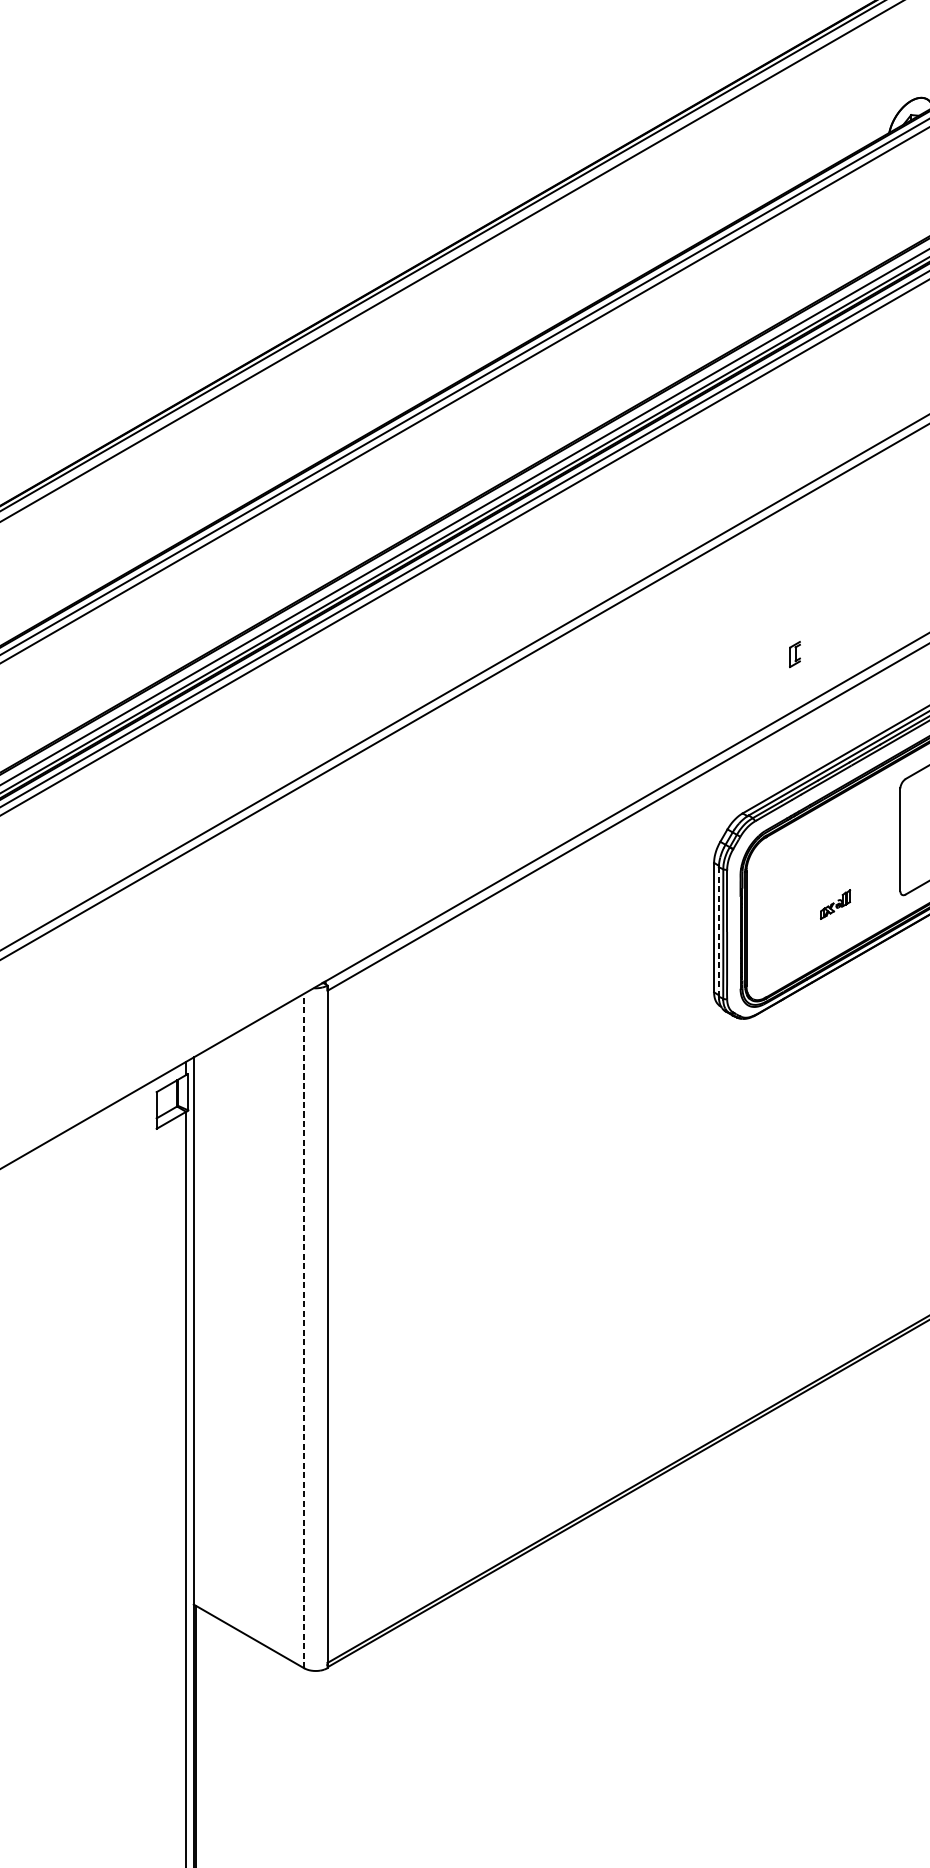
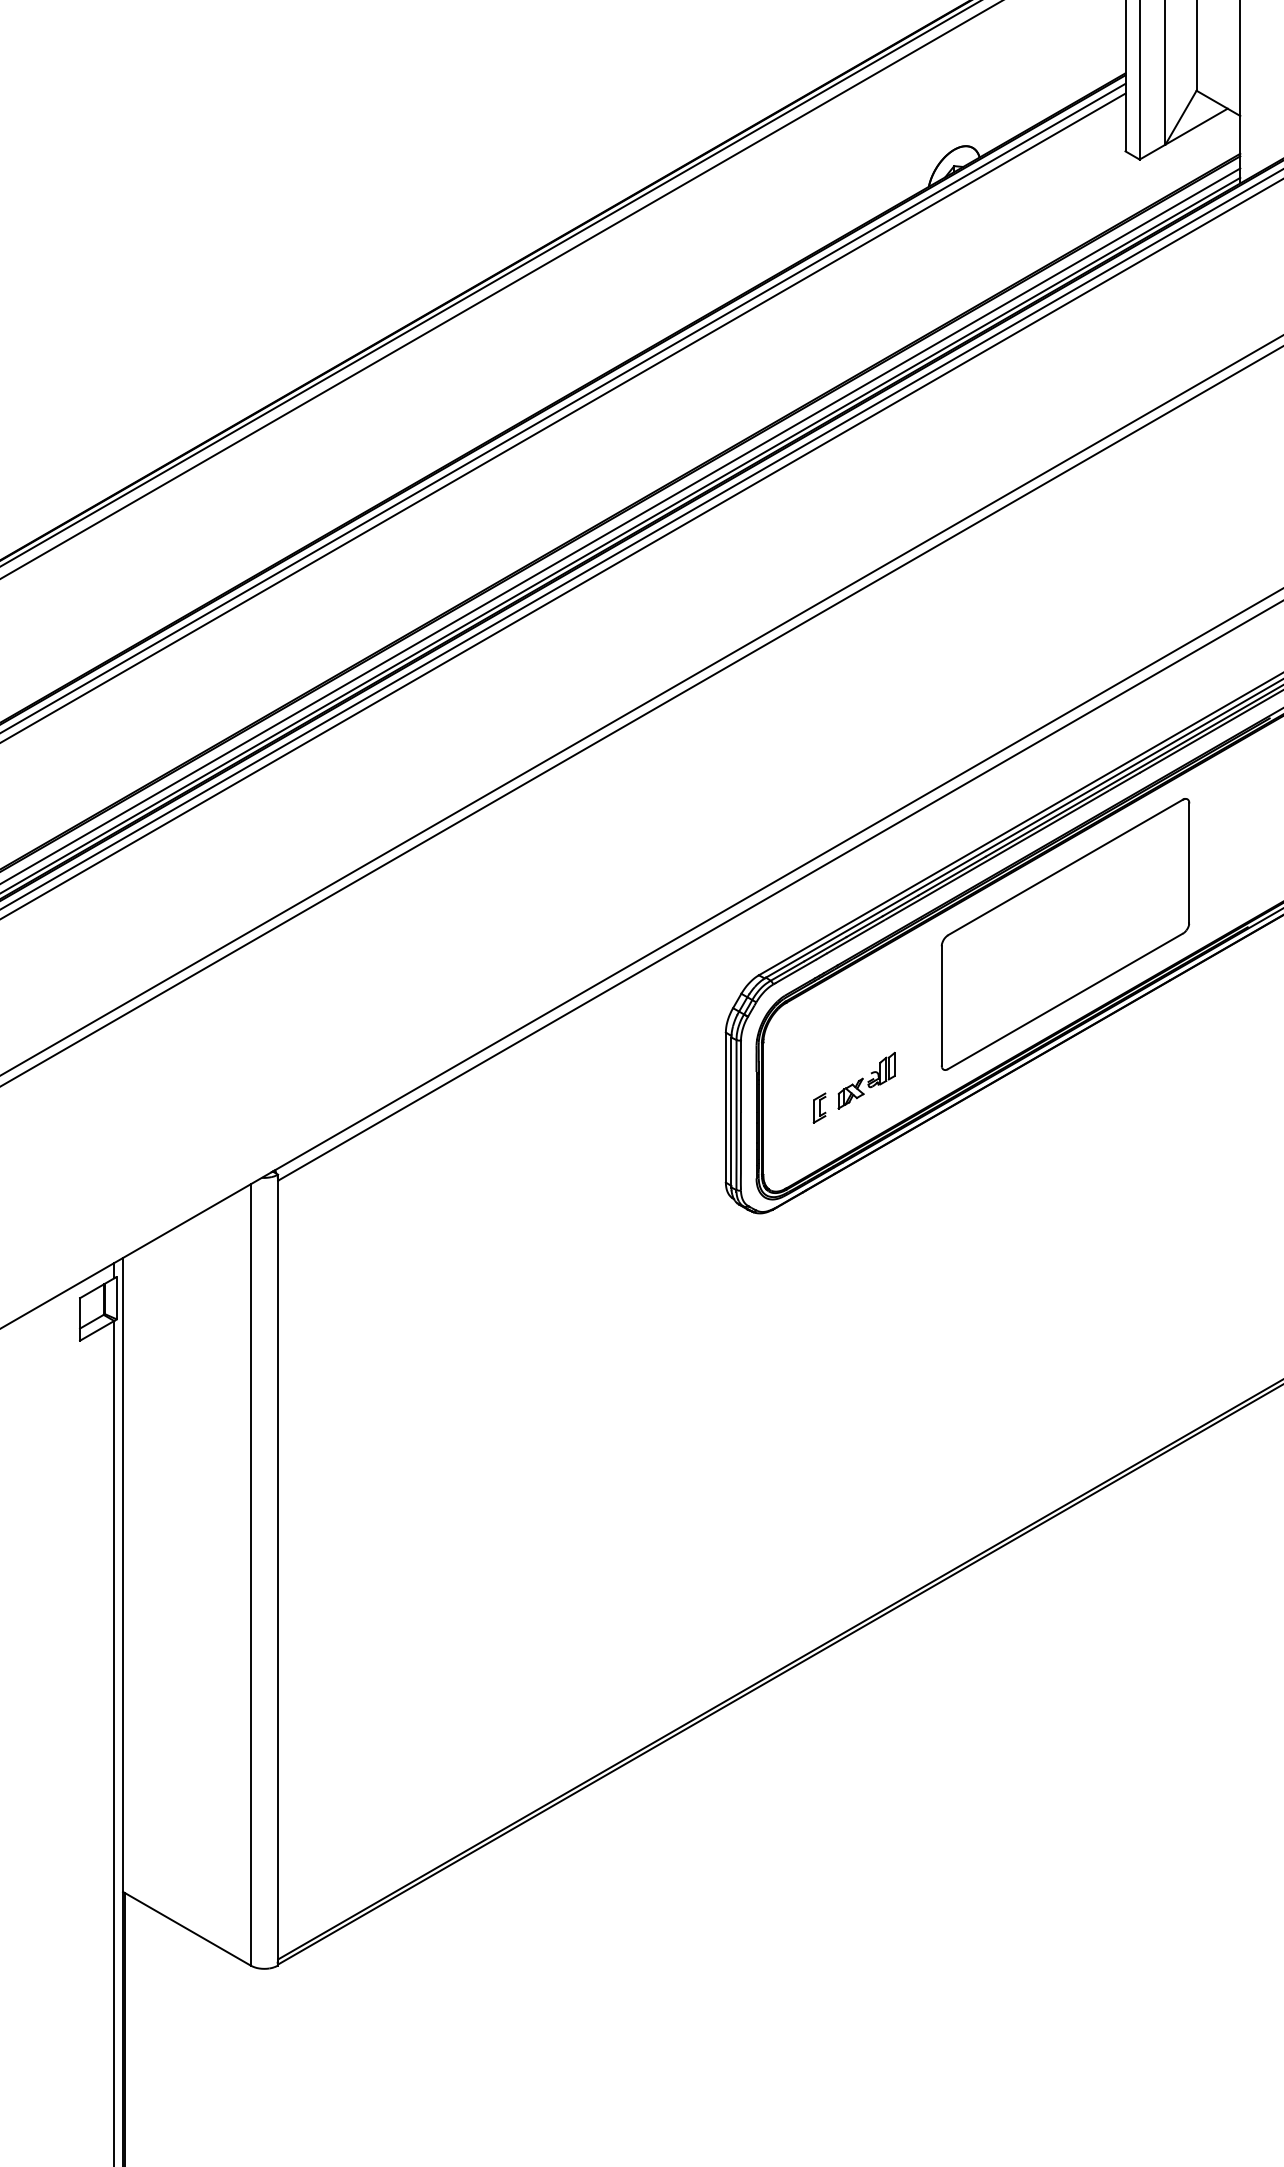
part: (794, 653) -> (819, 1107), moved
part: (835, 904) -> (866, 1080), size x1.67
line: (718, 931) -> (731, 1112), dashed -> solid
line: (303, 1330) -> (250, 1574), dashed -> solid

